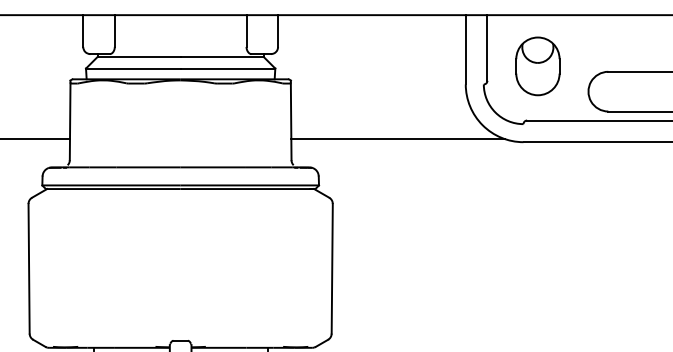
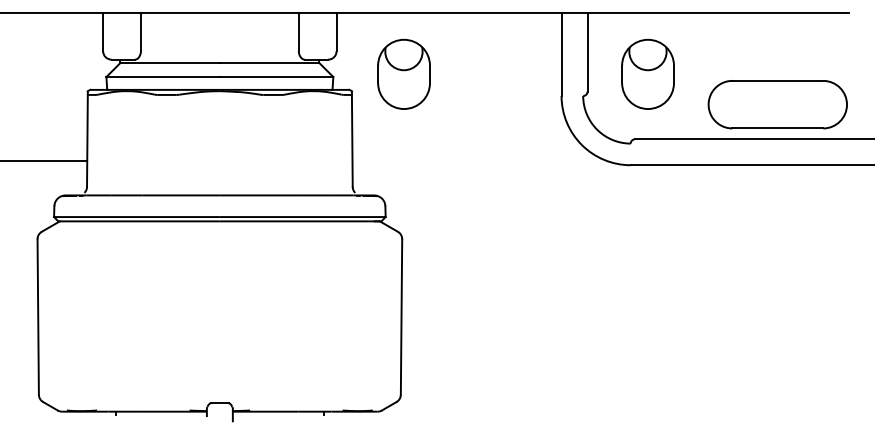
part: (333, 65) -> (403, 73), added
line: (398, 139) -> (480, 161), removed

